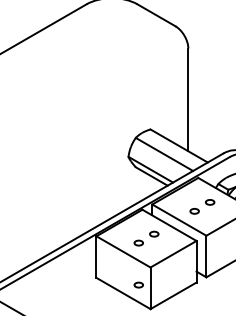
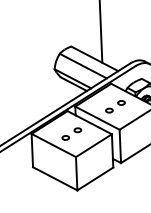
part: (138, 284) -> (66, 171), removed

